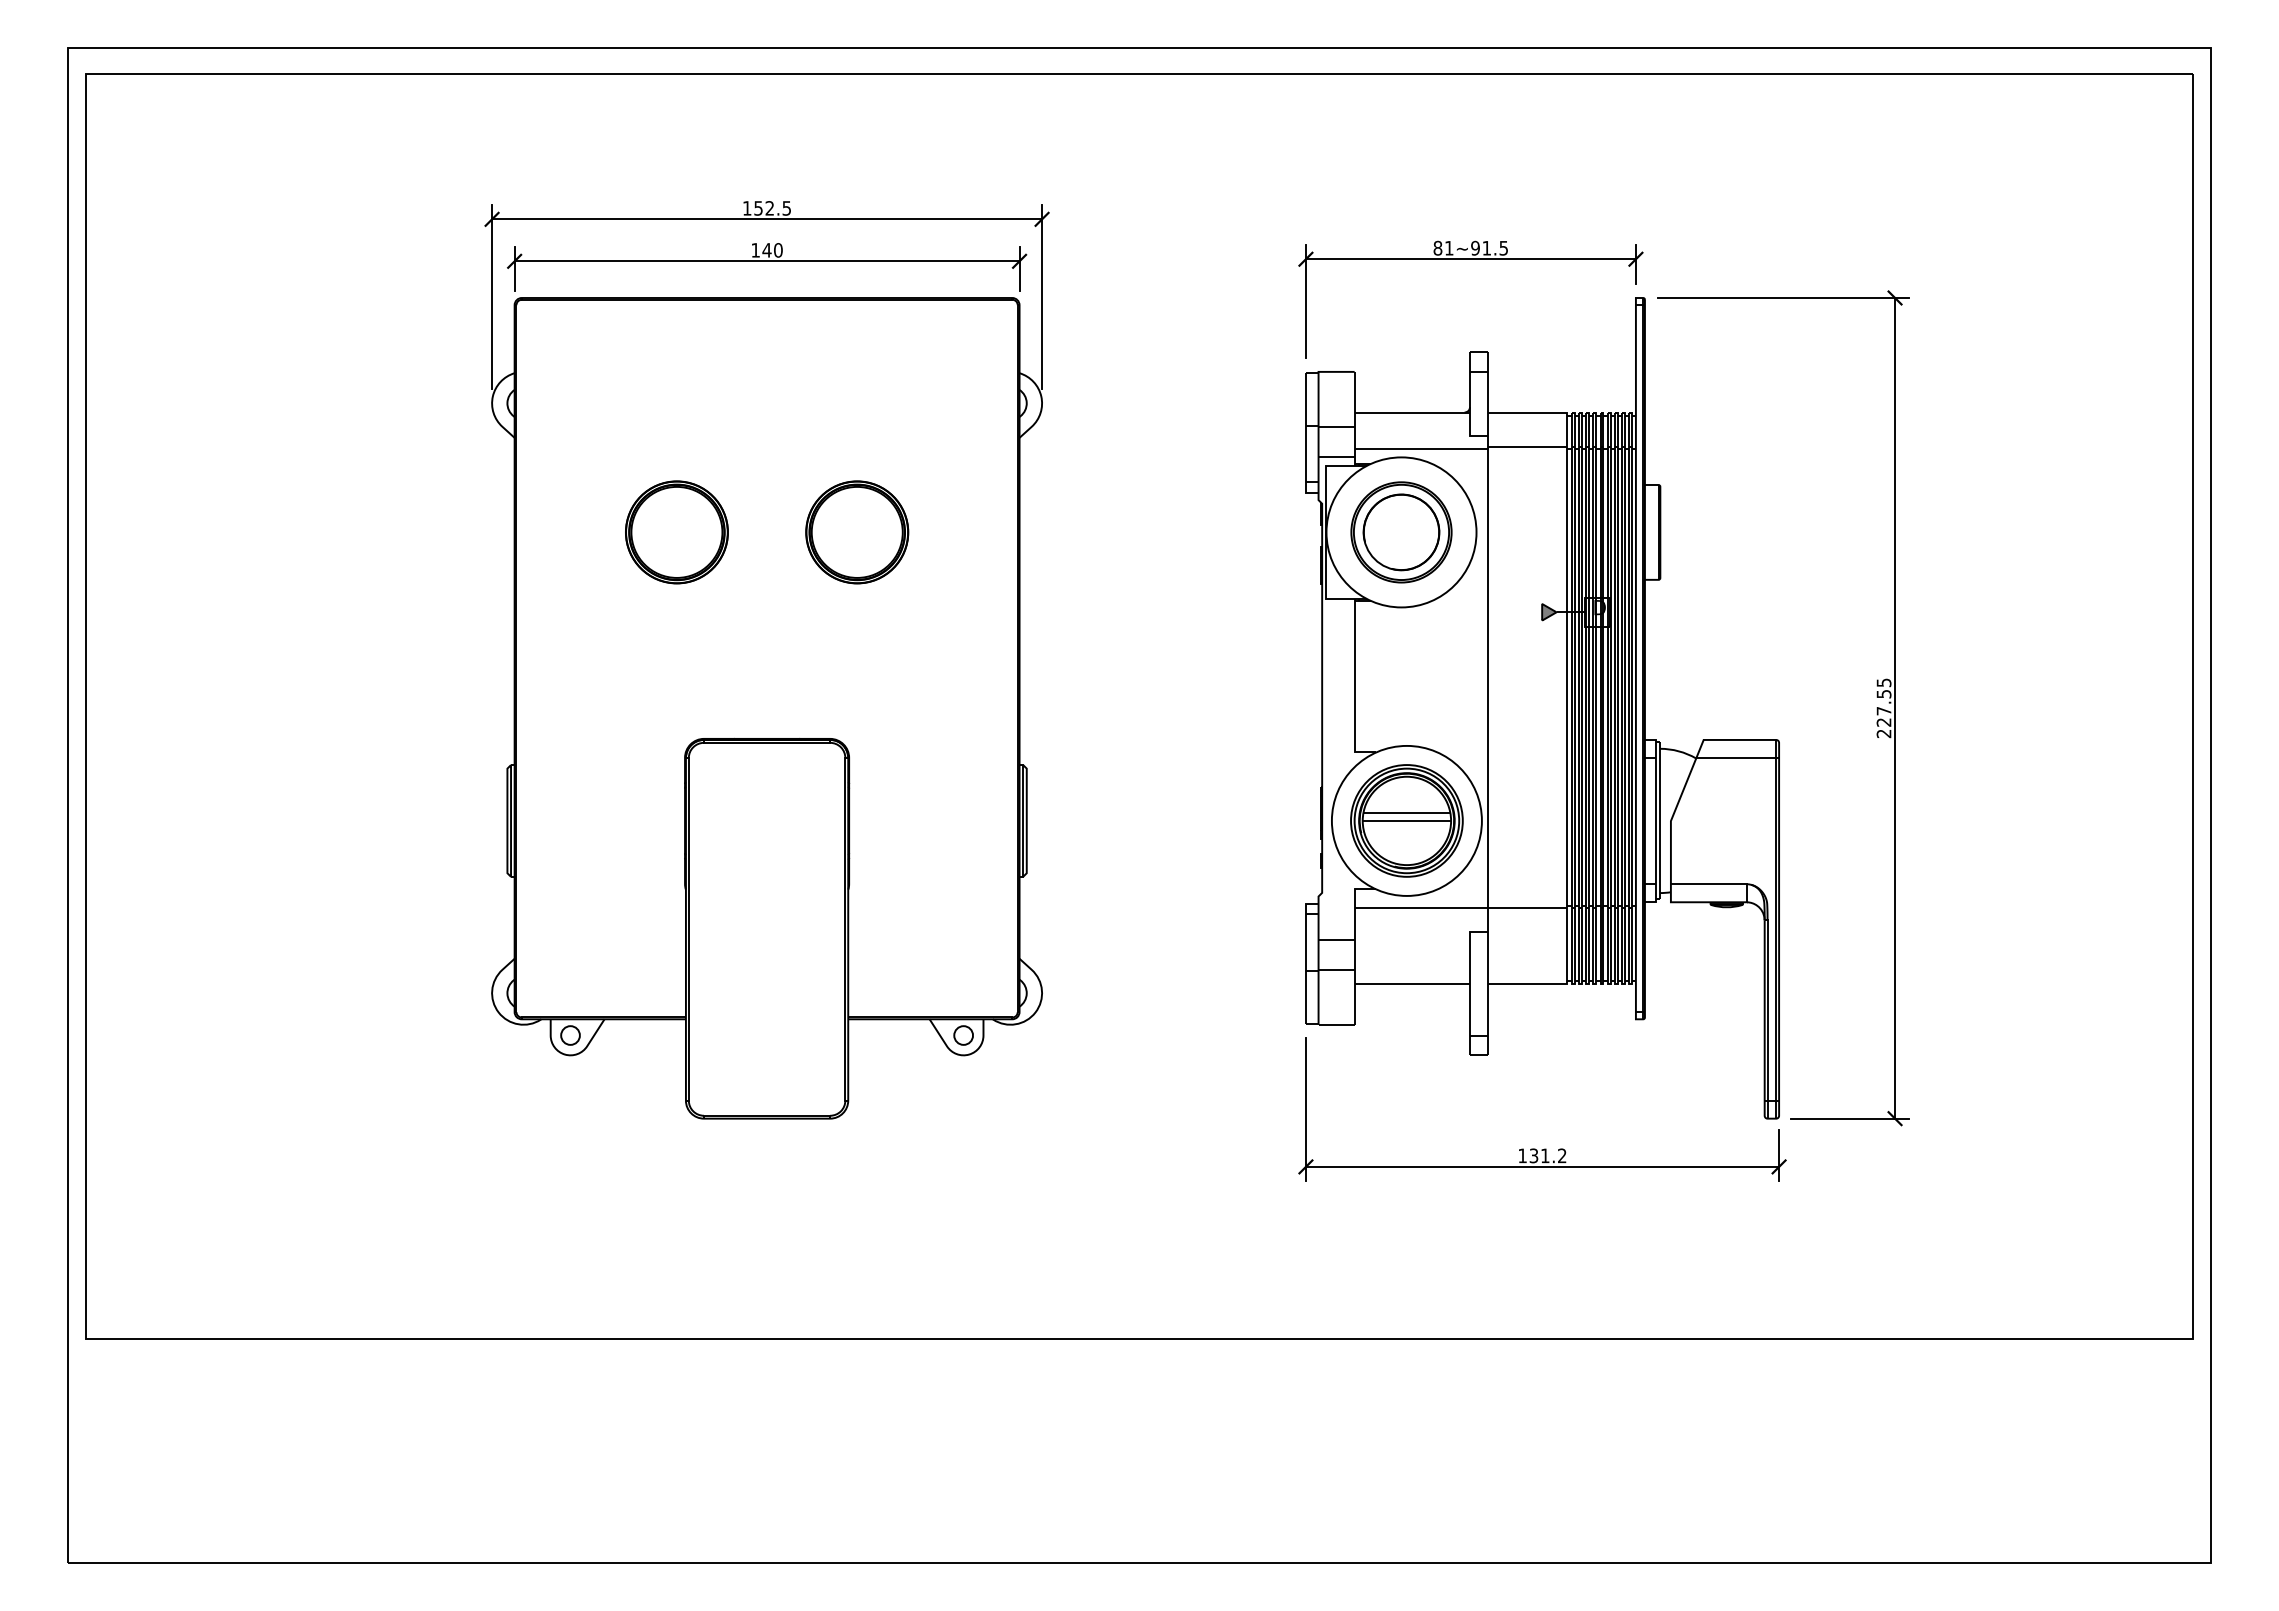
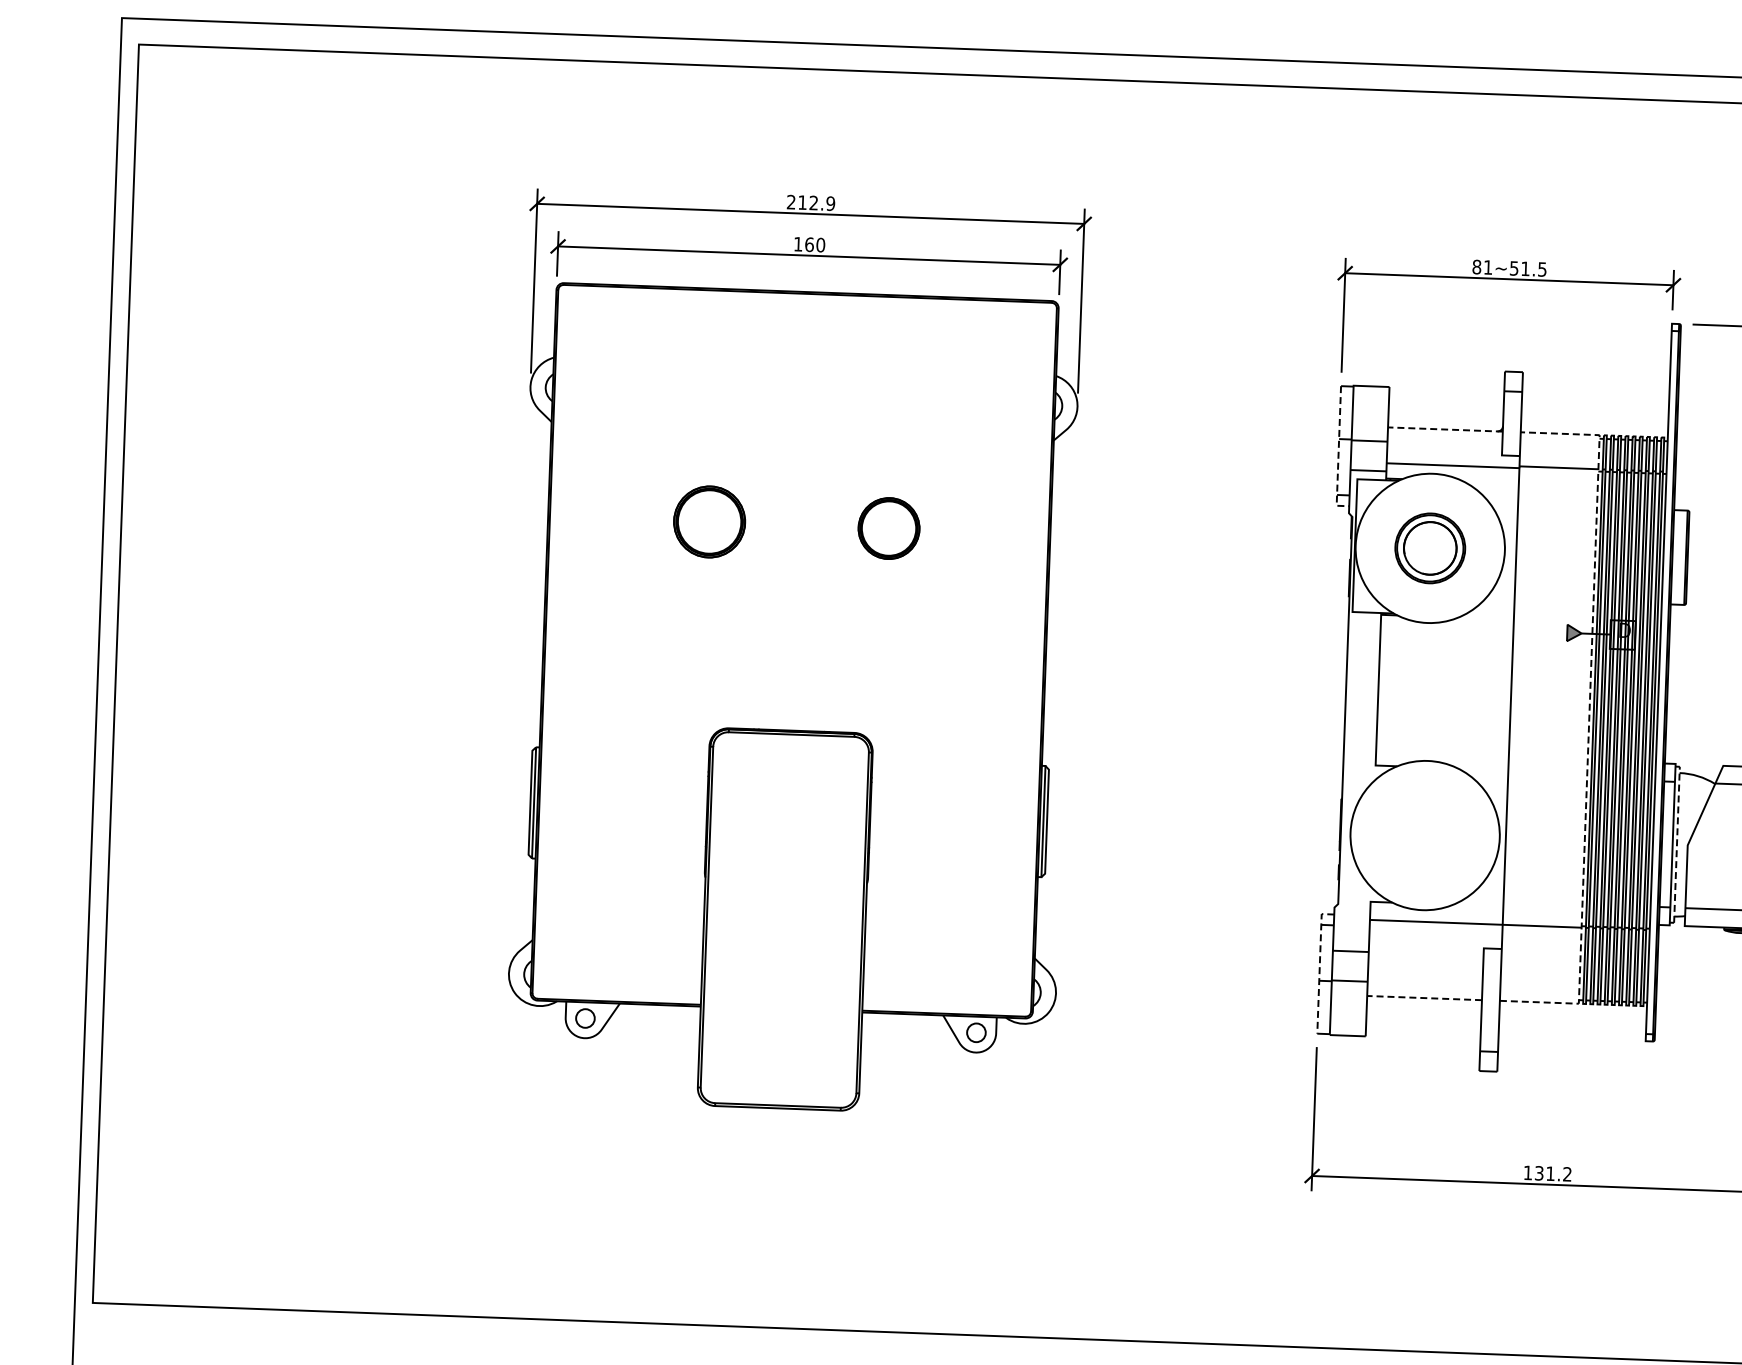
text: (767, 208) -> (811, 203), 152.5 -> 212.9
text: (1475, 247) -> (1514, 267), 81~91.5 -> 81~51.5
text: (766, 250) -> (808, 244), 140 -> 160
line: (1412, 412) -> (1445, 429), solid -> dashed
line: (1305, 440) -> (1338, 453), solid -> dashed
part: (676, 532) -> (709, 522), size x0.7
part: (857, 532) -> (889, 528), size x0.6
part: (1401, 532) -> (1430, 548), size x0.7
line: (1567, 698) -> (1589, 719), solid -> dashed
part: (1406, 820) -> (1424, 835), removed
line: (1660, 820) -> (1677, 844), solid -> dashed
line: (1305, 957) -> (1319, 967), solid -> dashed
line: (1412, 984) -> (1424, 998), solid -> dashed

